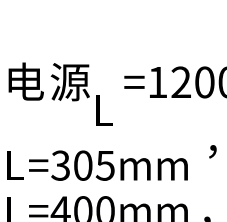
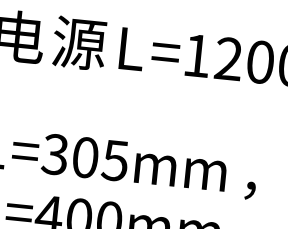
text: (104, 110) -> (132, 49), moved
text: (212, 151) -> (249, 190), moved

